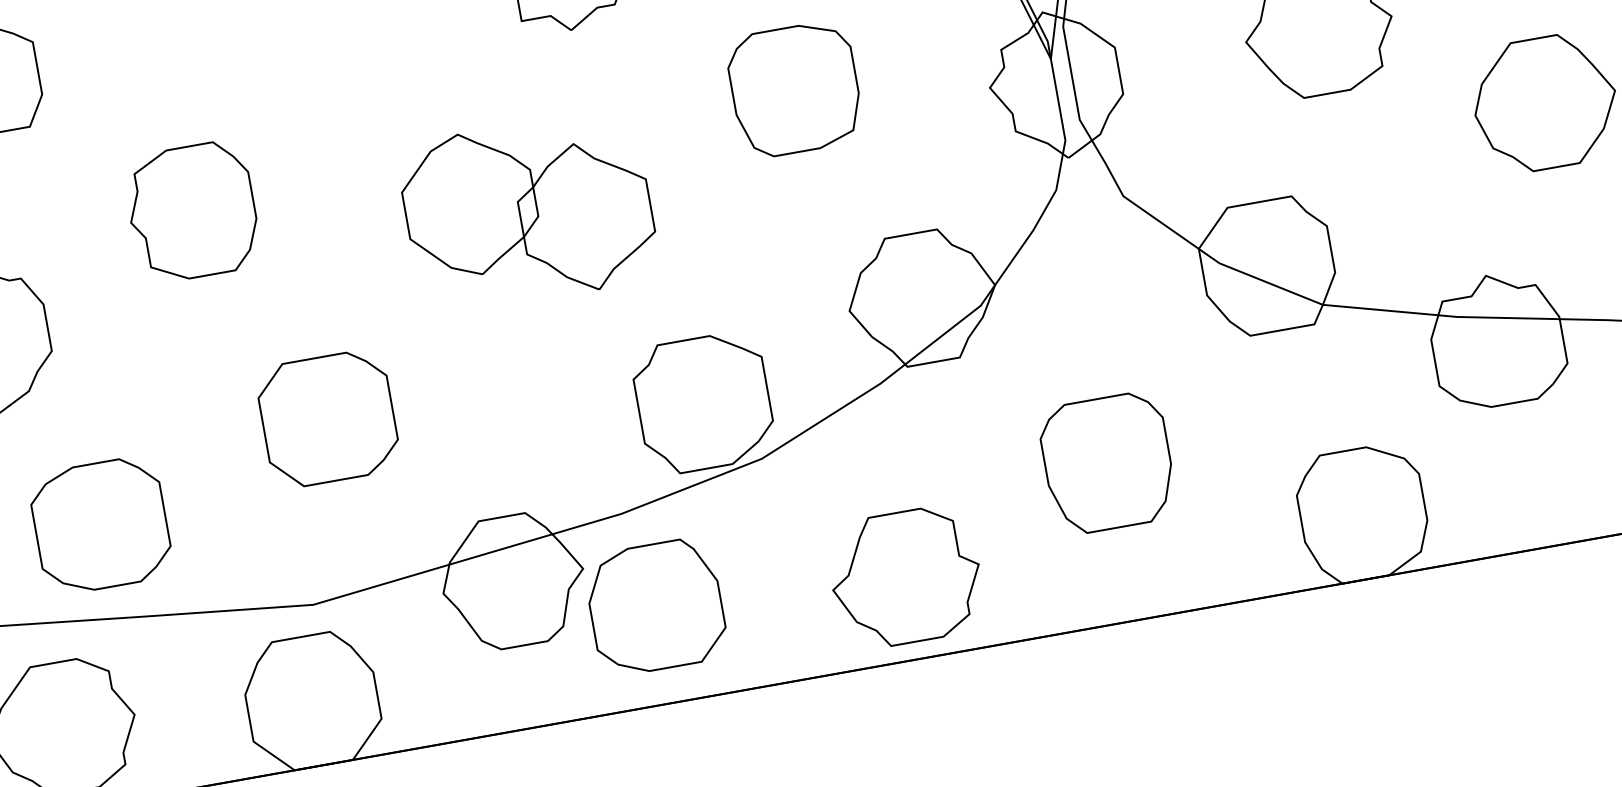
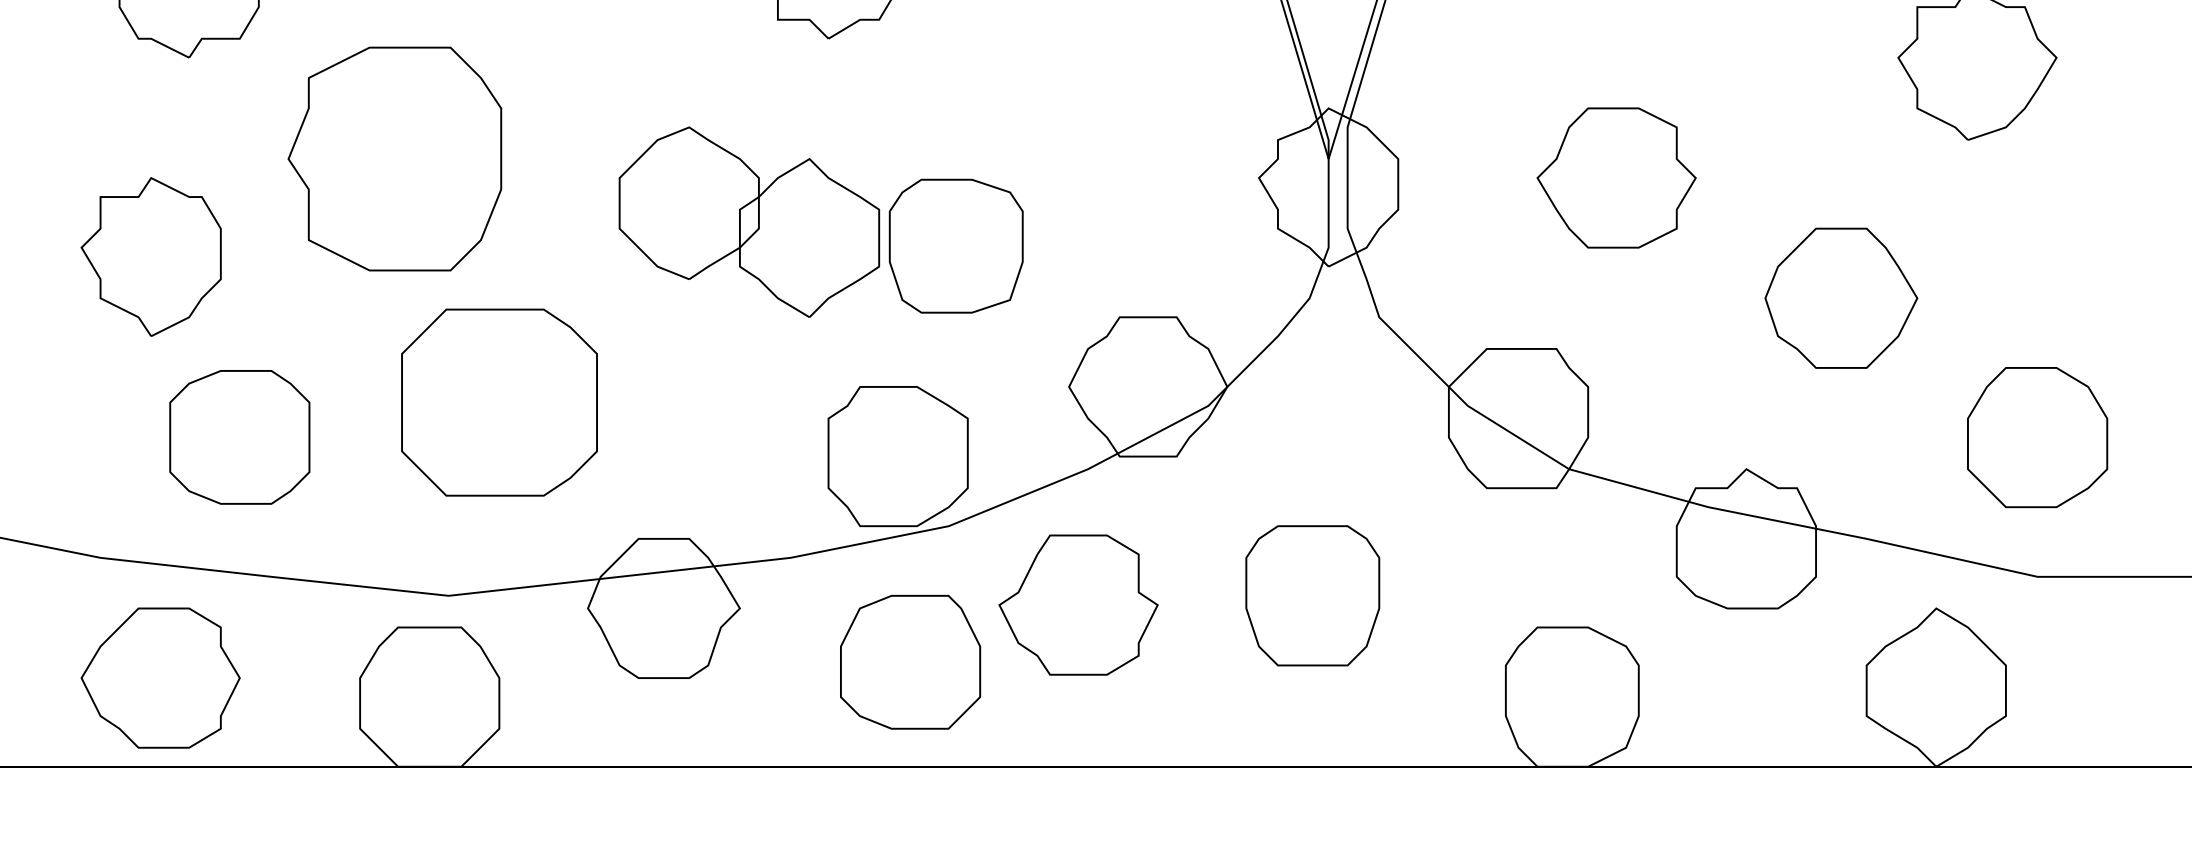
part: (794, 89) -> (955, 245), moved
part: (191, 211) -> (394, 158), size x1.6
part: (327, 418) -> (498, 402), size x1.4
part: (100, 525) -> (239, 437), moved
part: (905, 576) -> (1078, 604), moved
part: (655, 606) -> (910, 661), moved

